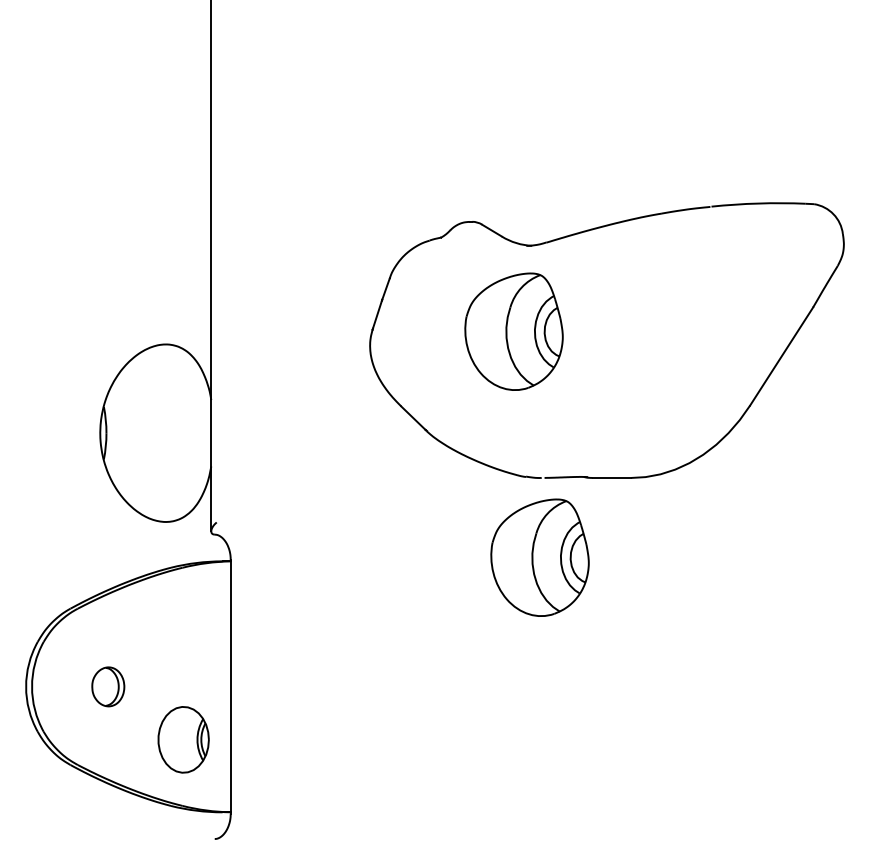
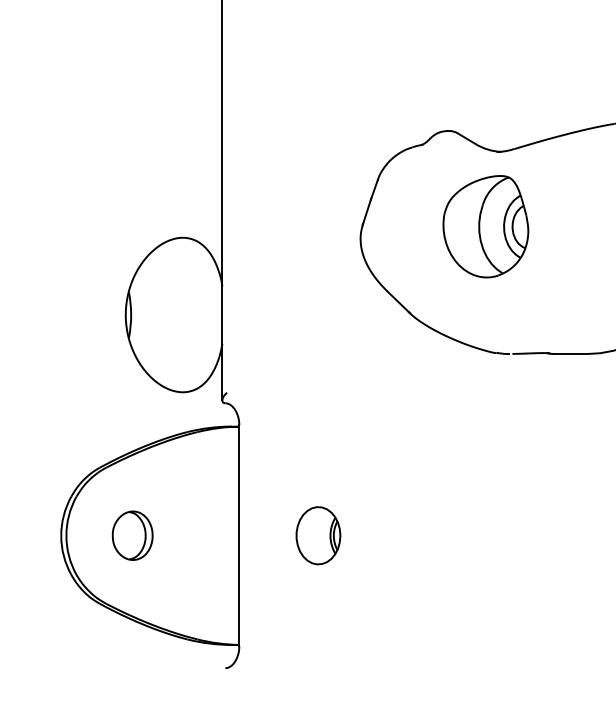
part: (539, 557) -> (508, 423), removed
part: (108, 686) -> (132, 535), size x1.43
part: (183, 739) -> (318, 535), moved

